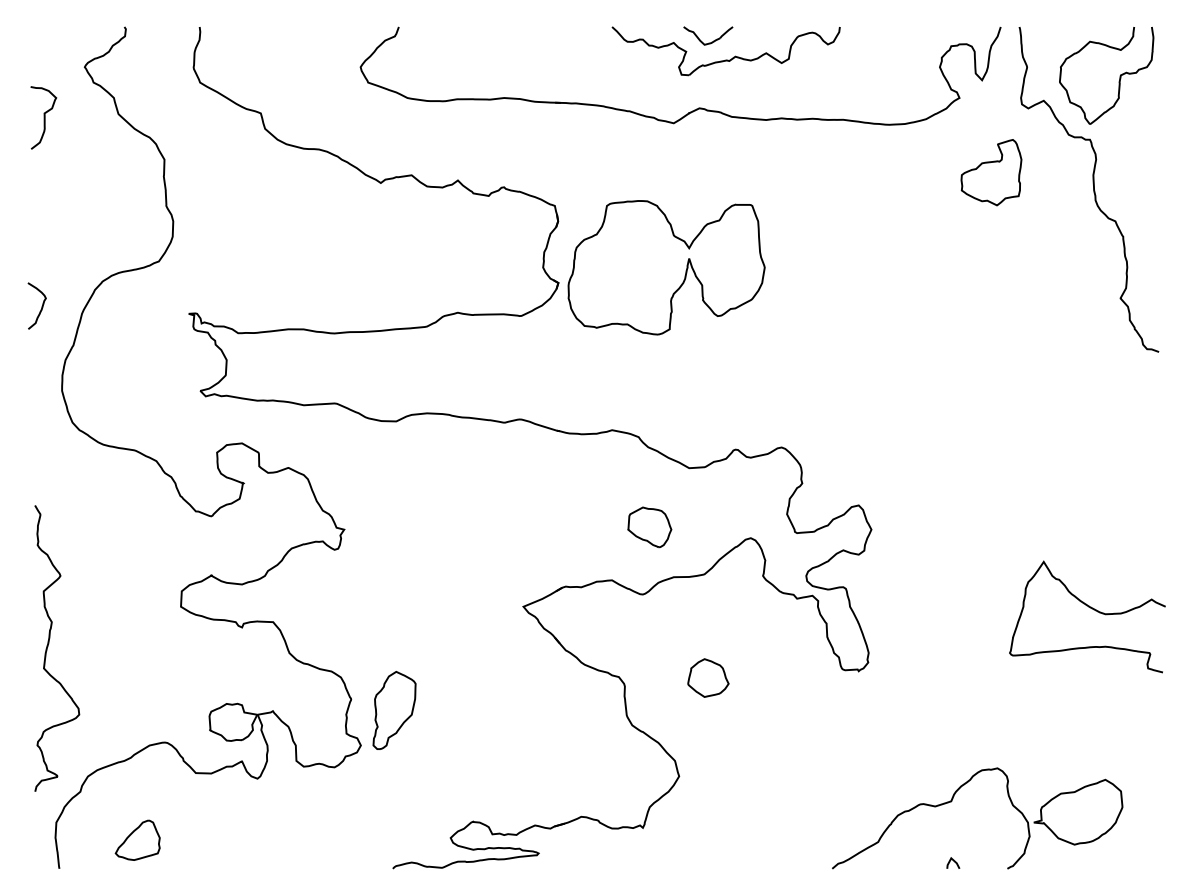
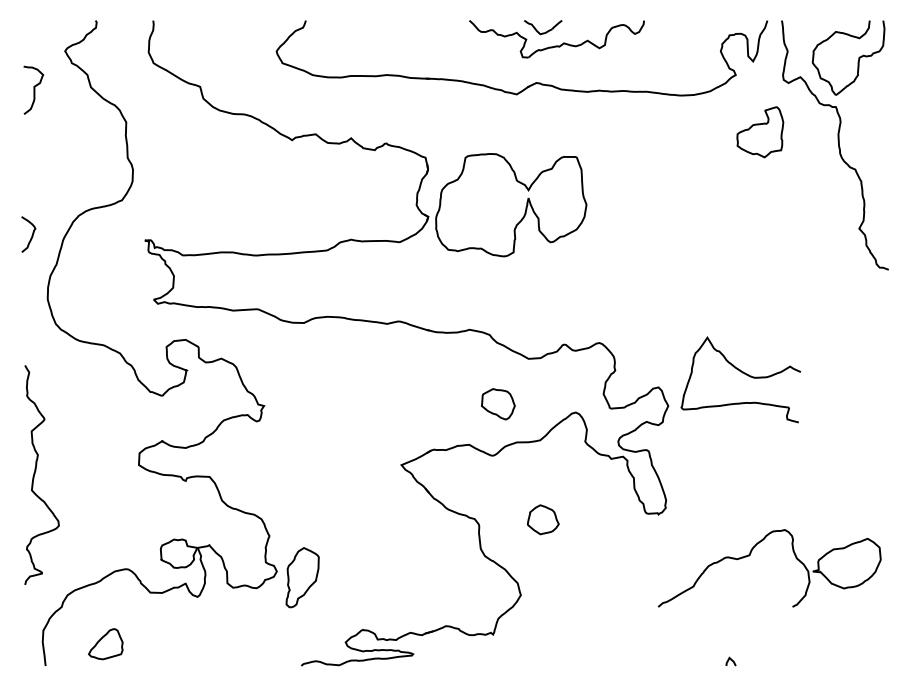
curve: (1089, 608) -> (742, 373), moved
curve: (49, 643) -> (36, 471), moved
part: (394, 710) -> (302, 577), moved
part: (952, 801) -> (750, 555), moved

